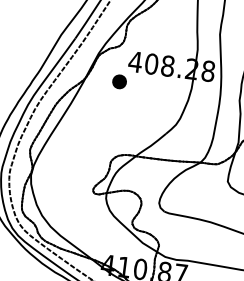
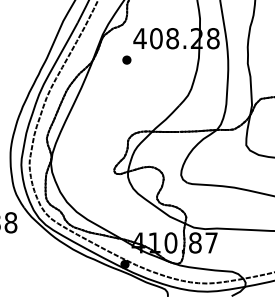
part: (119, 81) -> (126, 59), size x0.62

